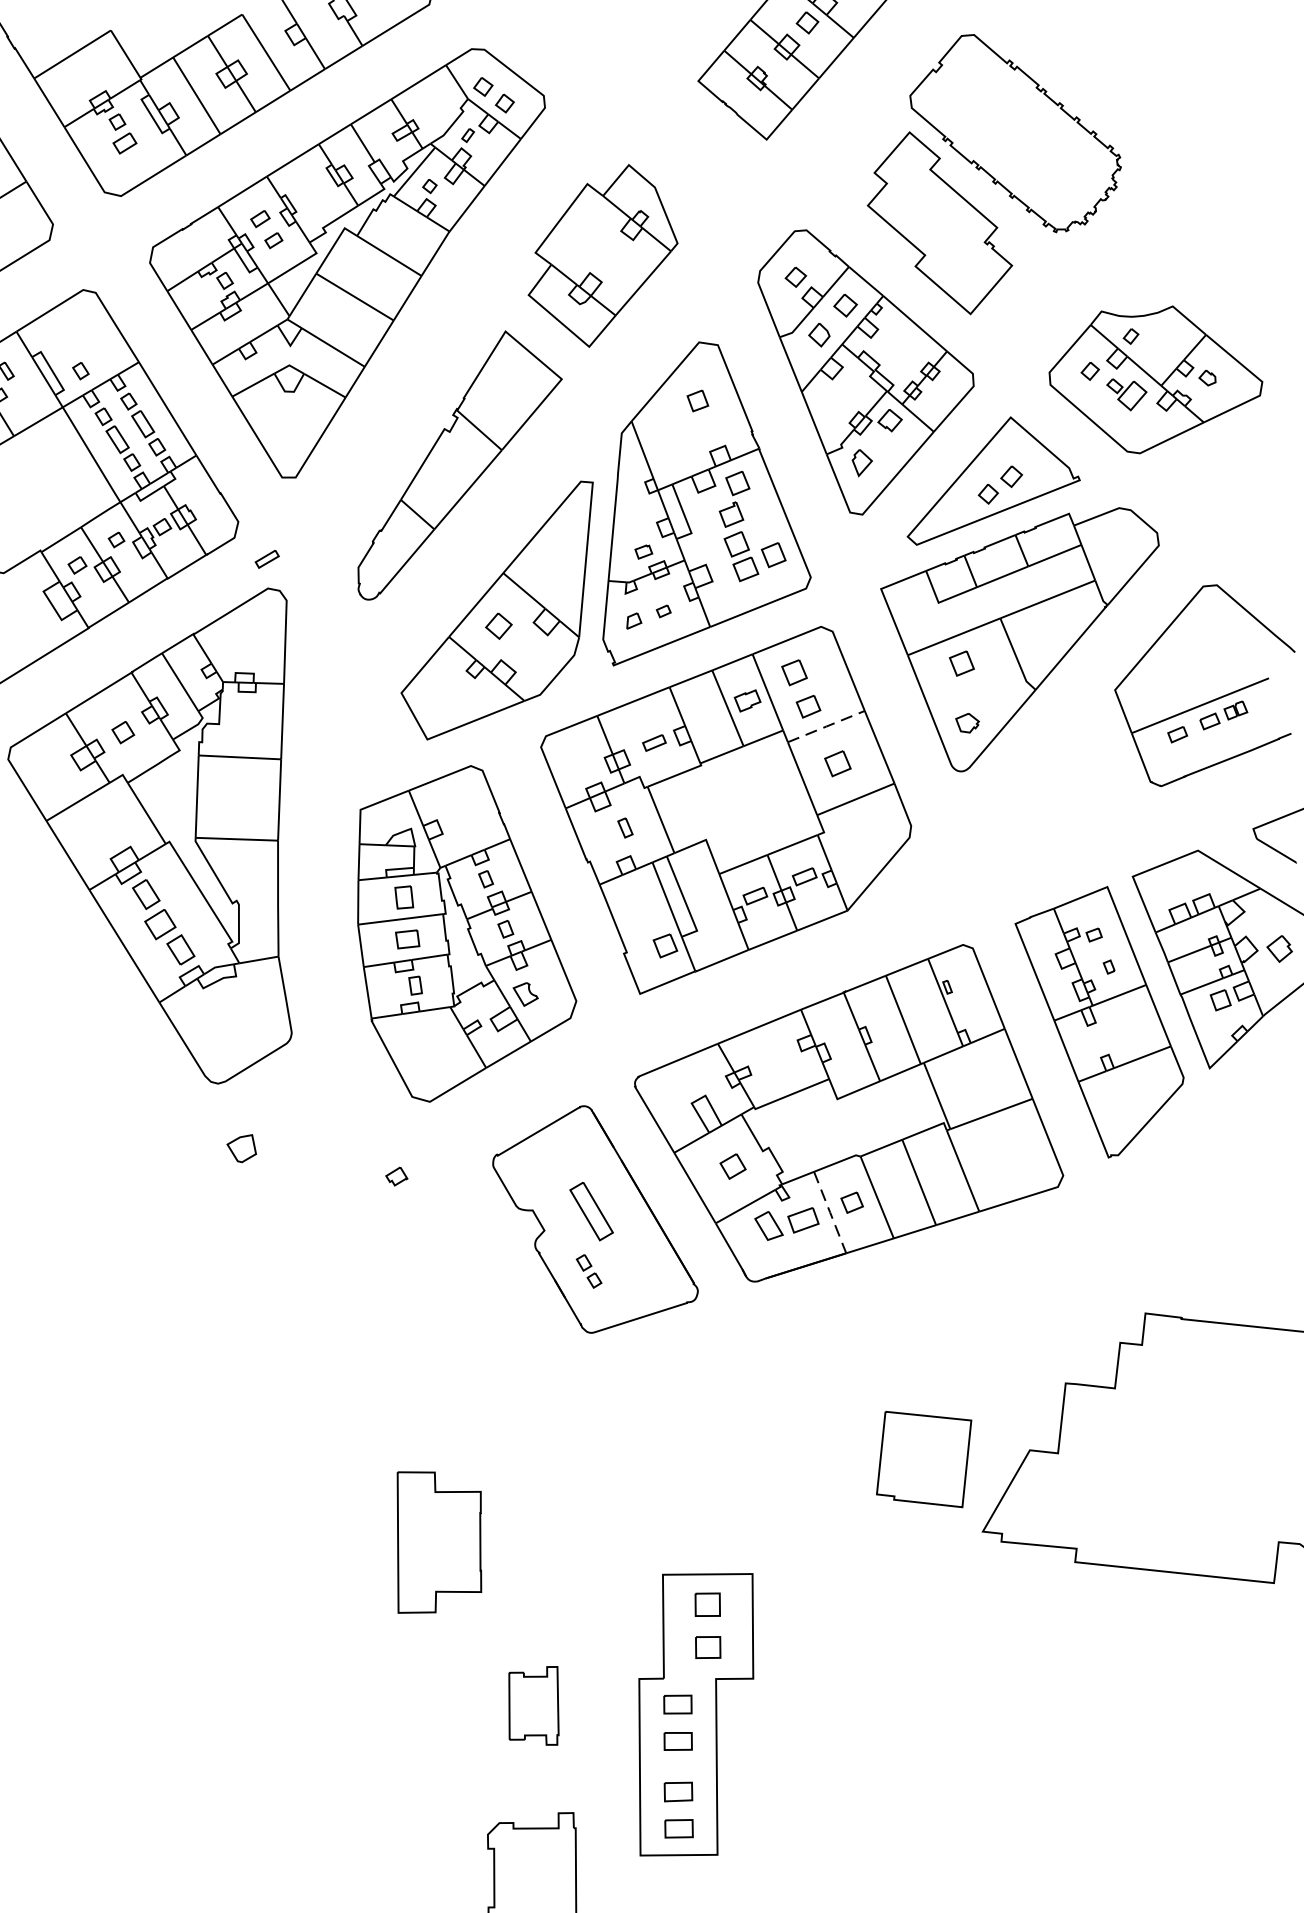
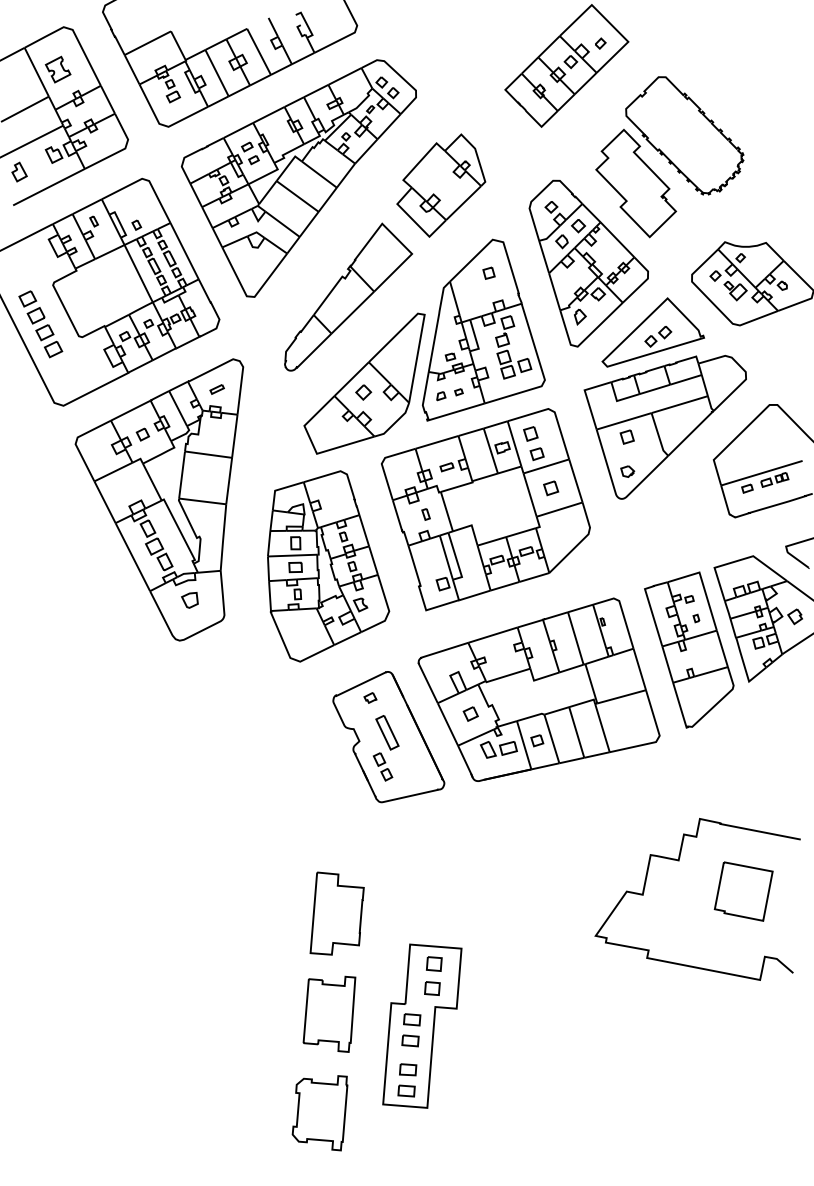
part: (266, 559) -> (216, 389), moved
line: (826, 726) -> (546, 466), dashed -> solid
part: (240, 1149) -> (189, 600), moved
part: (396, 1175) -> (370, 697), moved
line: (830, 1212) -> (524, 745), dashed -> solid
part: (588, 1270) -> (382, 766), size x1.43
part: (923, 1459) -> (743, 891), moved
part: (437, 1540) -> (336, 913), moved
part: (533, 1706) -> (329, 1013), size x1.67

